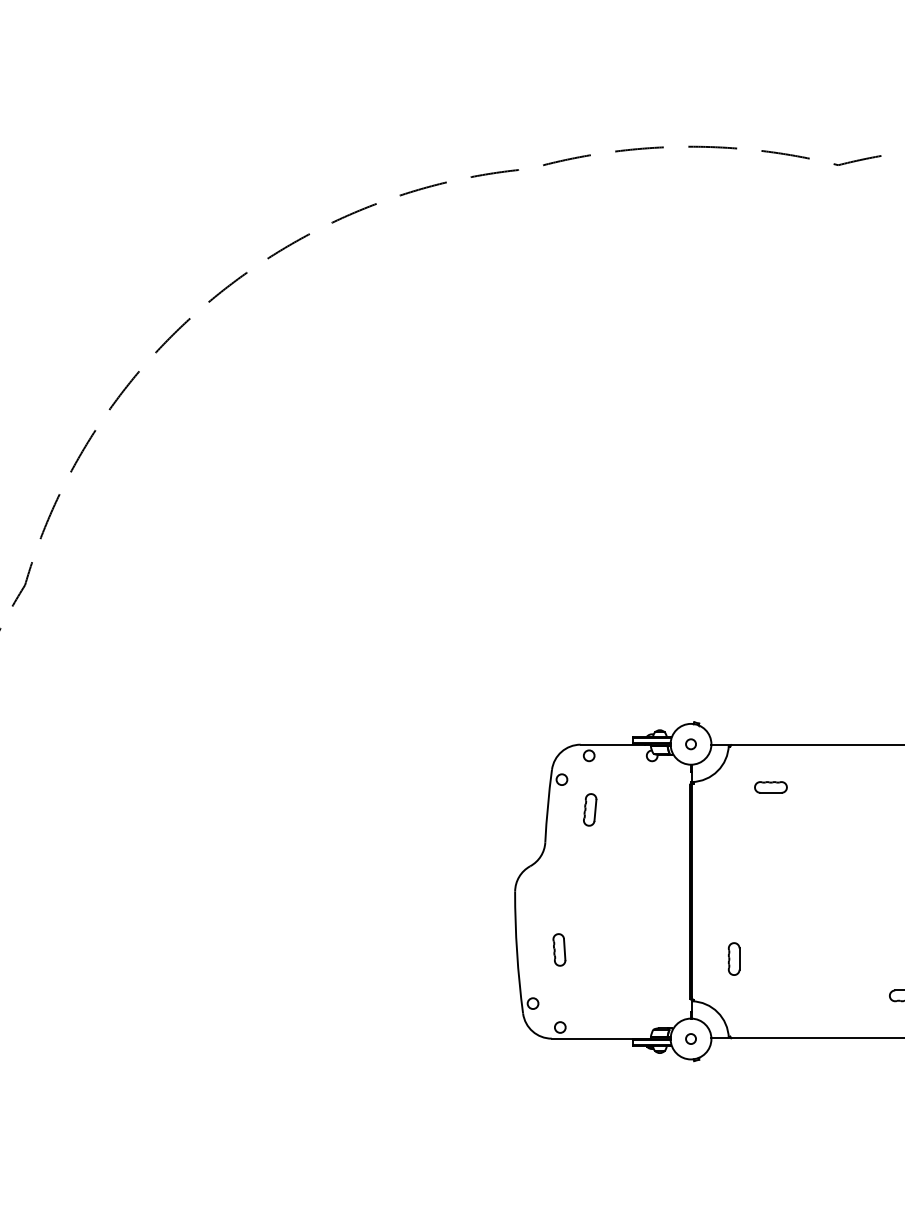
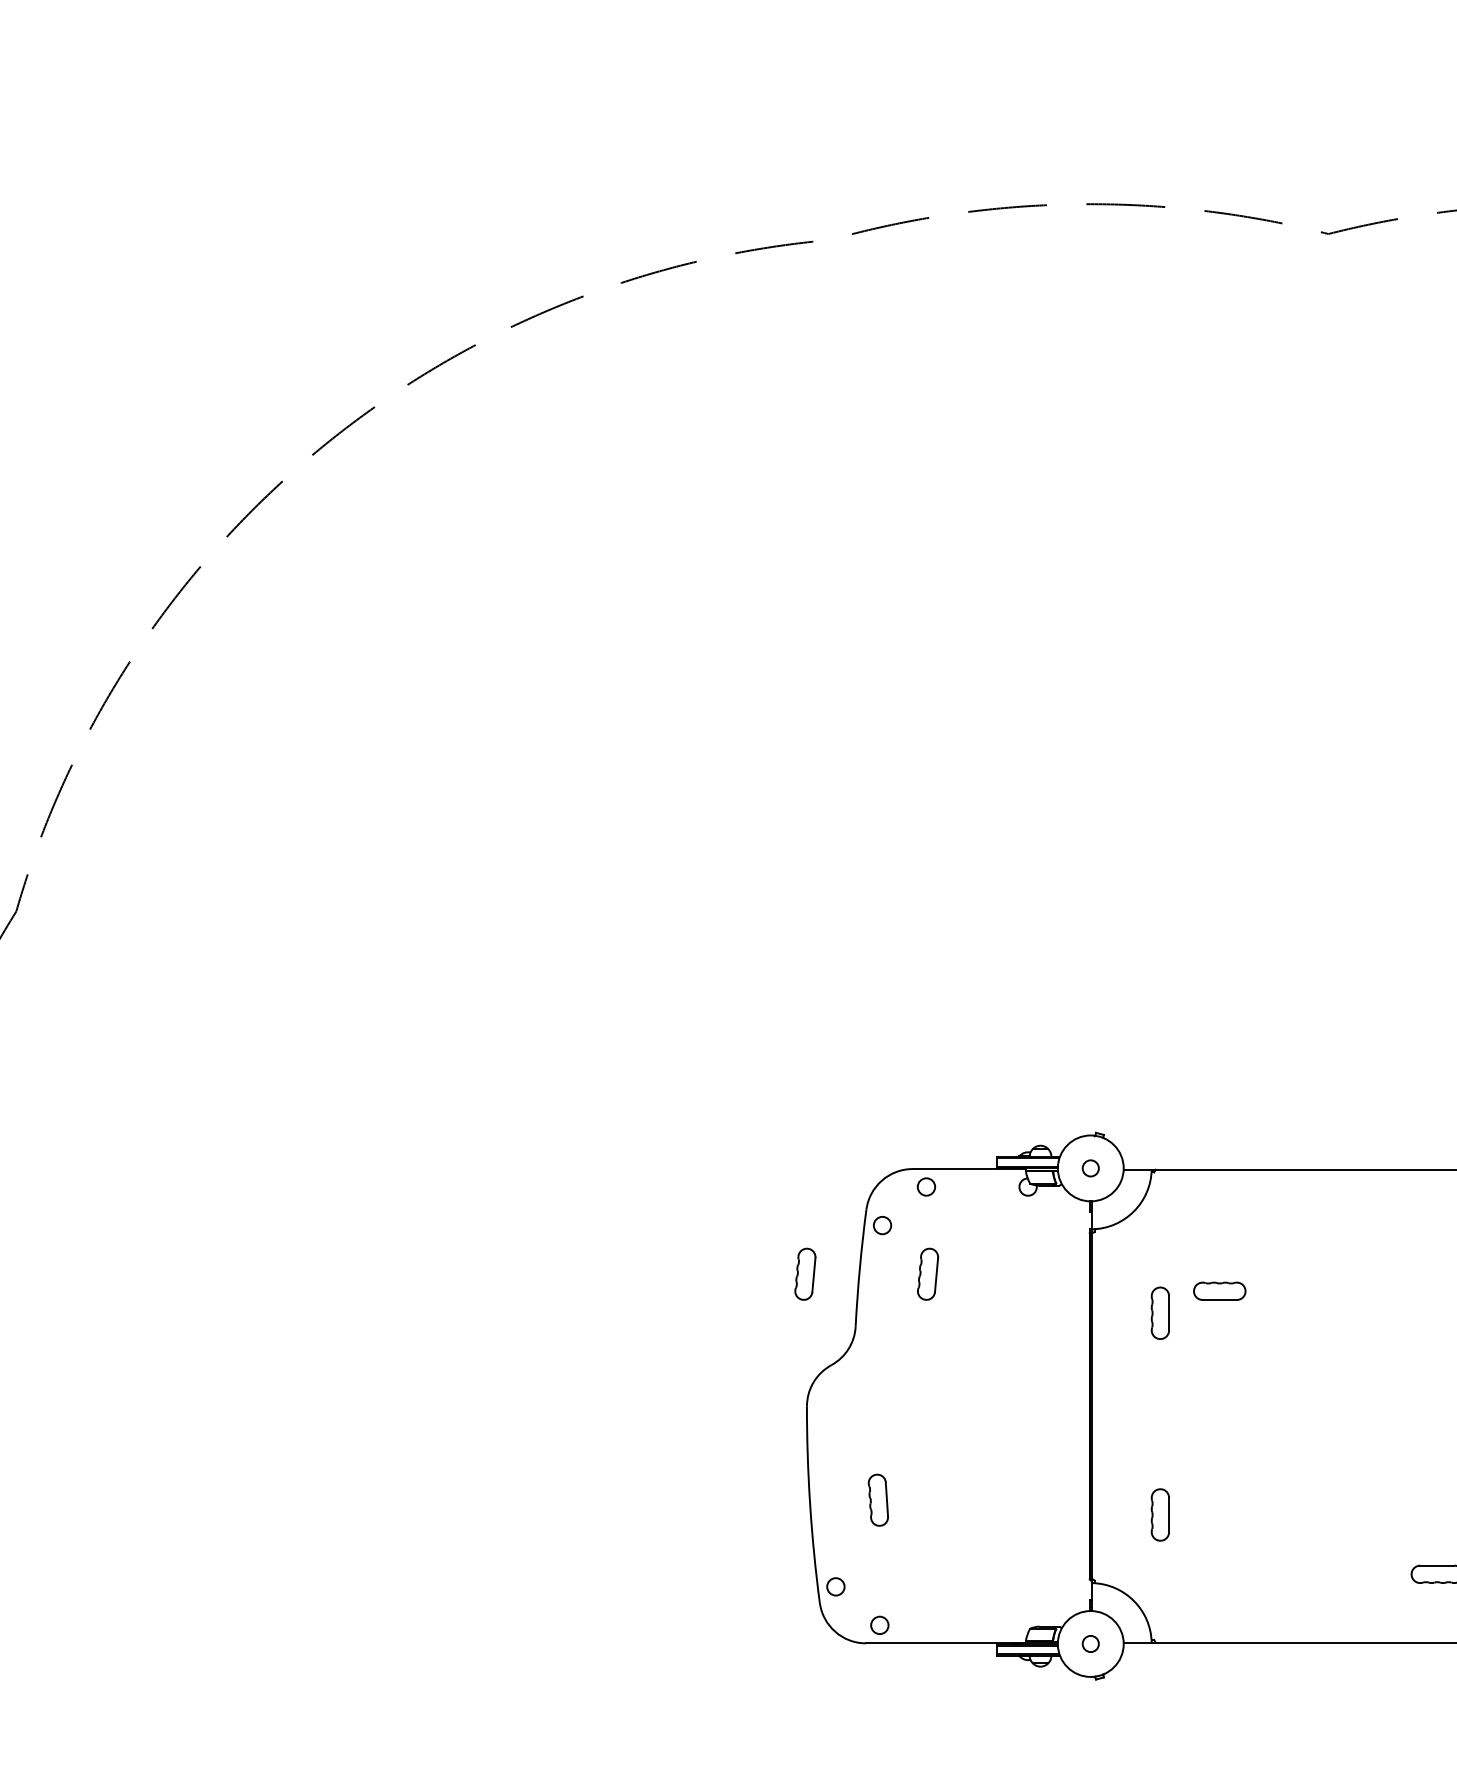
part: (770, 787) -> (1219, 1291), moved
part: (514, 809) -> (805, 1273), added
part: (733, 833) -> (1159, 1312), added

